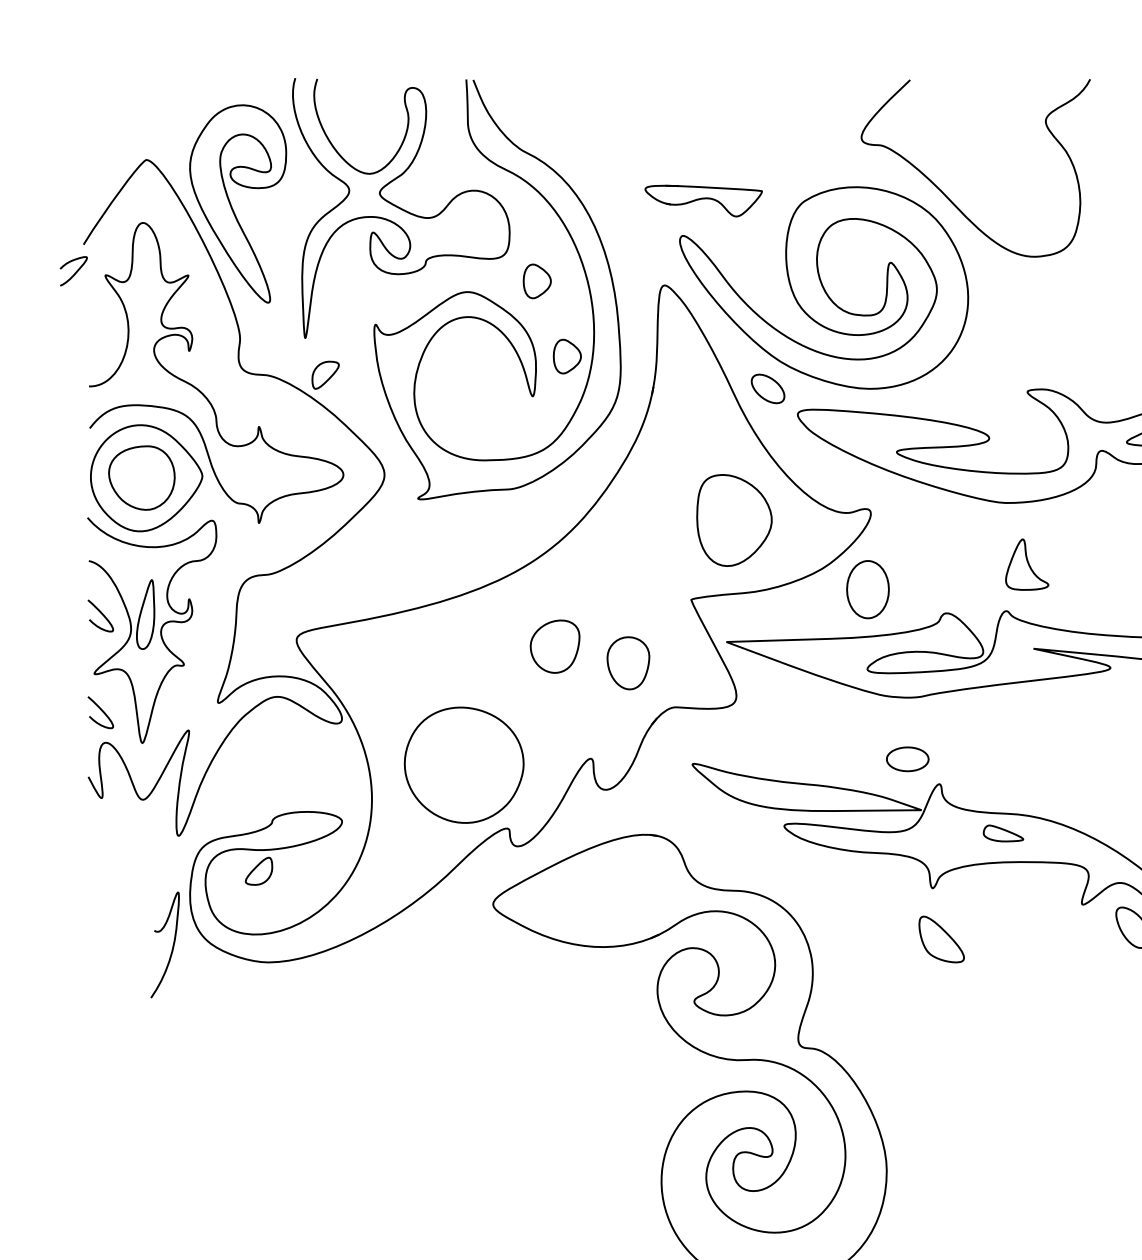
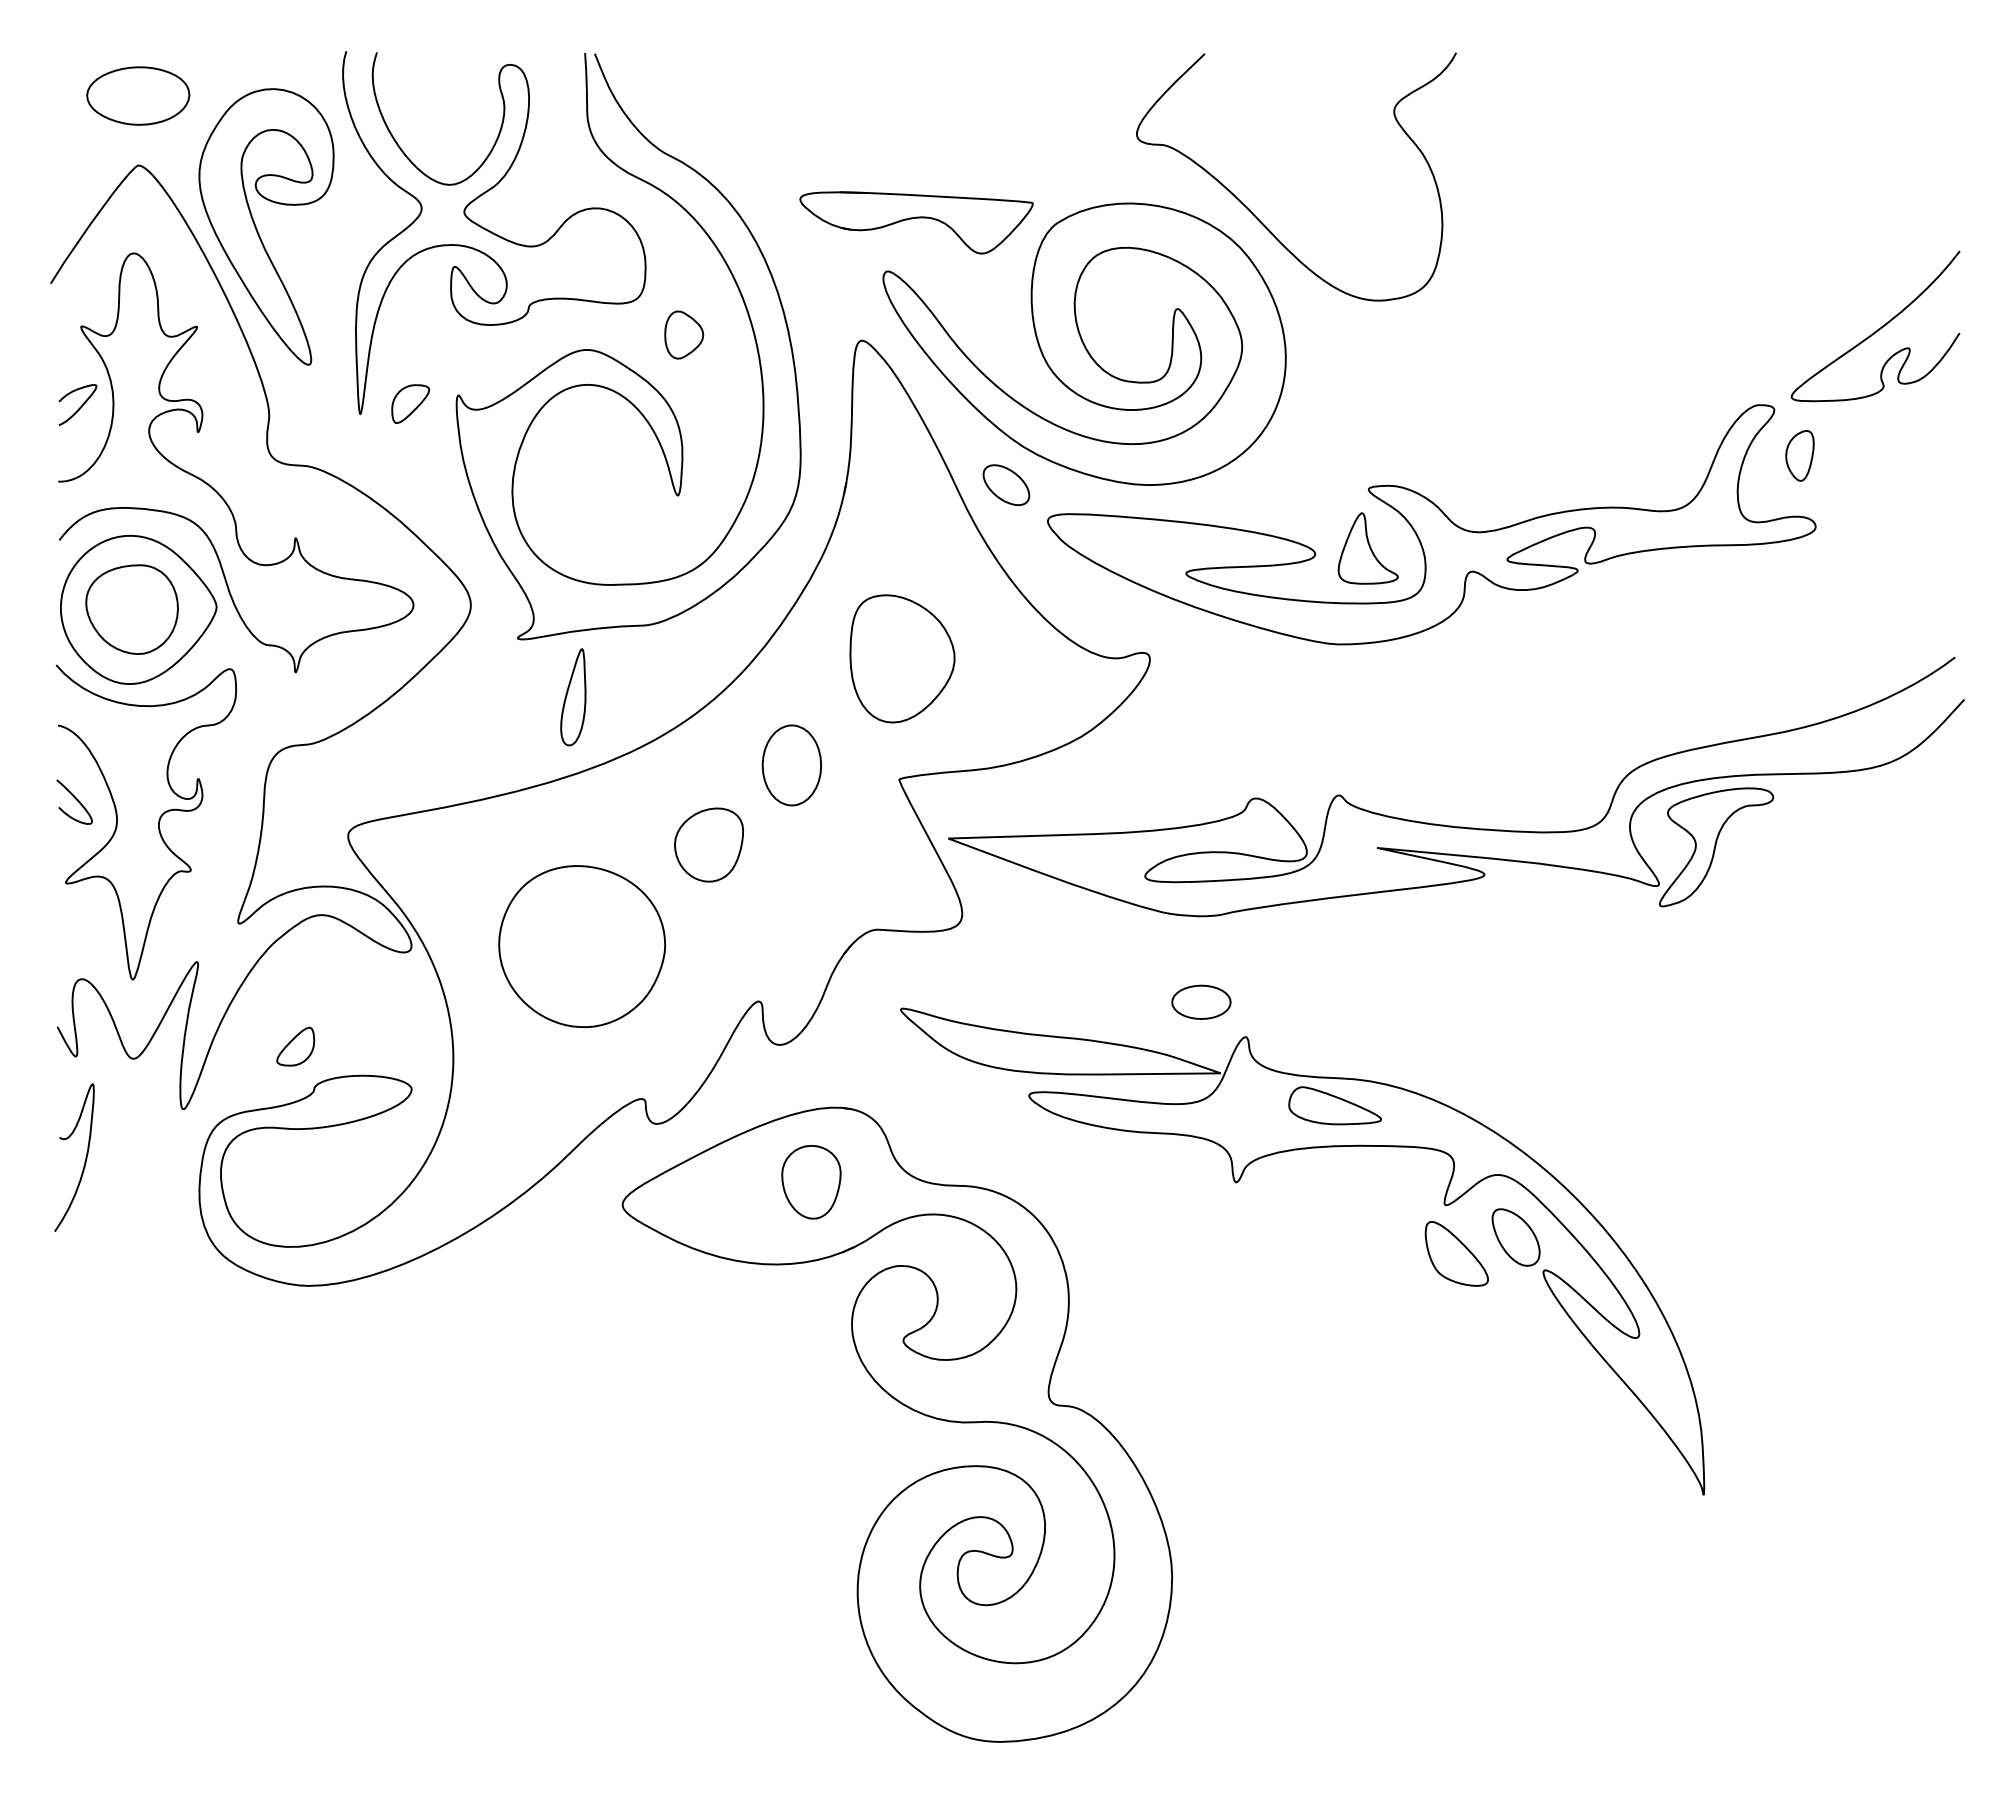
part: (146, 109) -> (138, 95), added
part: (703, 200) -> (916, 222), size x1.43
curve: (75, 272) -> (80, 406), moved
part: (567, 356) -> (726, 439), removed
part: (325, 374) -> (410, 403), moved
part: (734, 520) -> (902, 658), moved
part: (1026, 564) -> (1367, 548), moved
part: (867, 589) -> (791, 765), moved
part: (145, 614) -> (573, 697), moved
part: (628, 662) -> (811, 1181), moved
curve: (101, 710) -> (75, 934), removed
part: (464, 765) -> (582, 946), moved
part: (1003, 833) -> (1334, 1105), size x1.67
part: (258, 871) -> (295, 1046), moved
part: (941, 939) -> (1456, 1253), moved
curve: (172, 947) -> (84, 1161), moved

